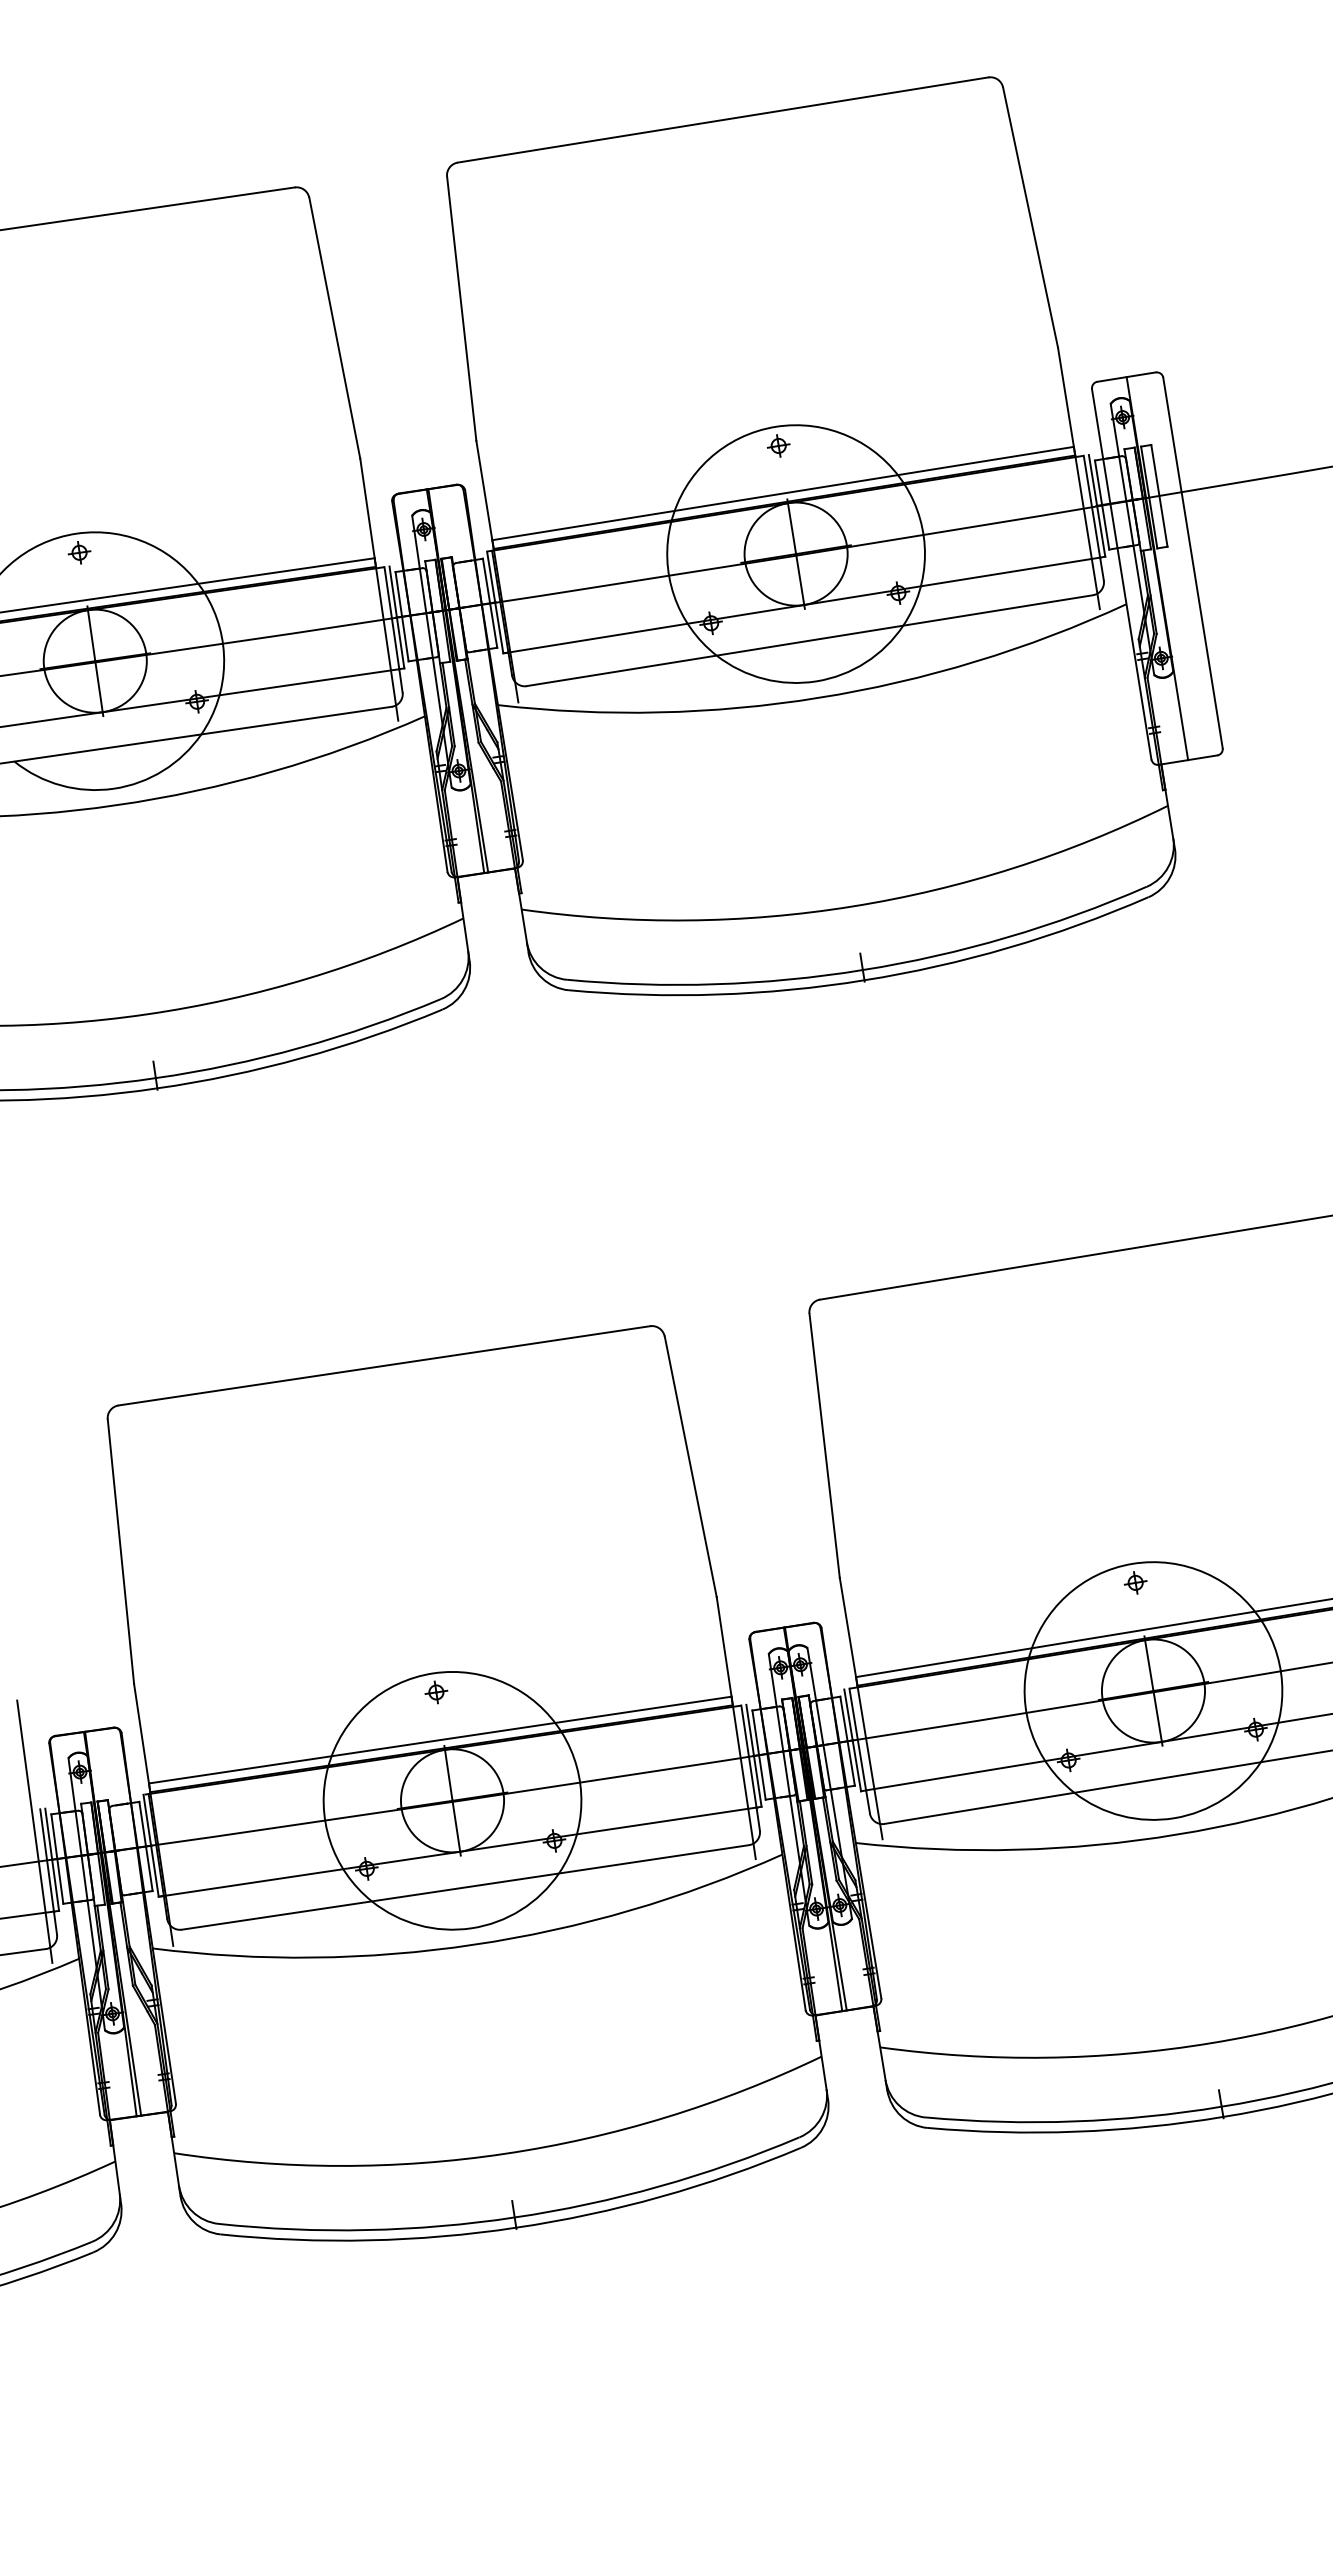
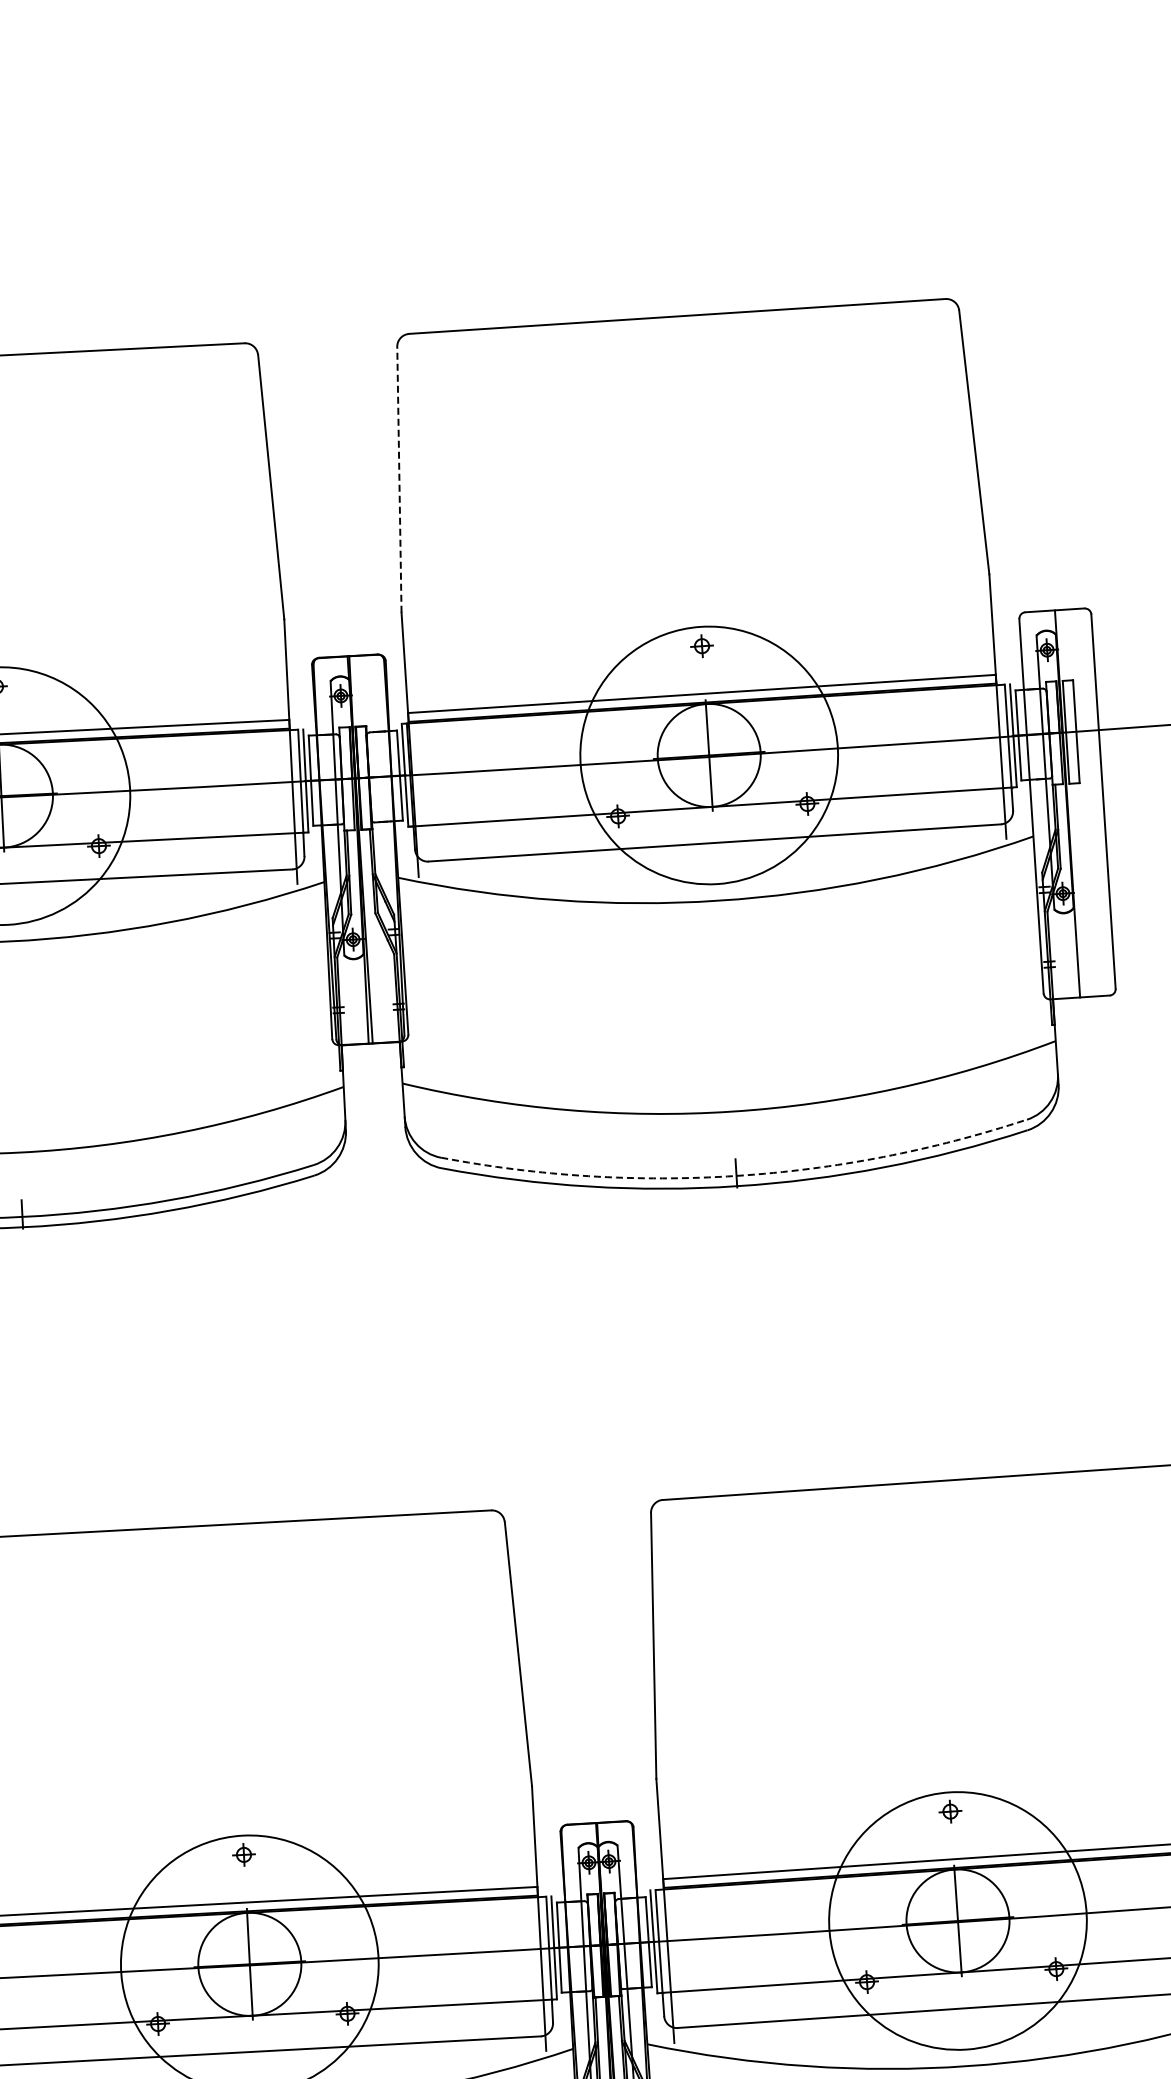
line: (461, 308) -> (399, 479), solid -> dashed
arc: (862, 970) -> (736, 1176), solid -> dashed

